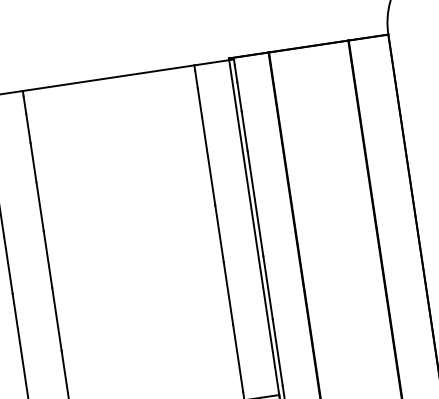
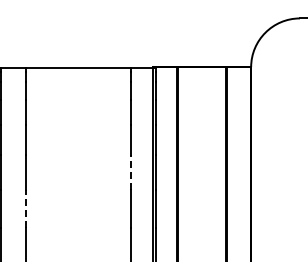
line: (219, 232) -> (131, 171), solid -> dashed
line: (56, 318) -> (25, 208), solid -> dashed

